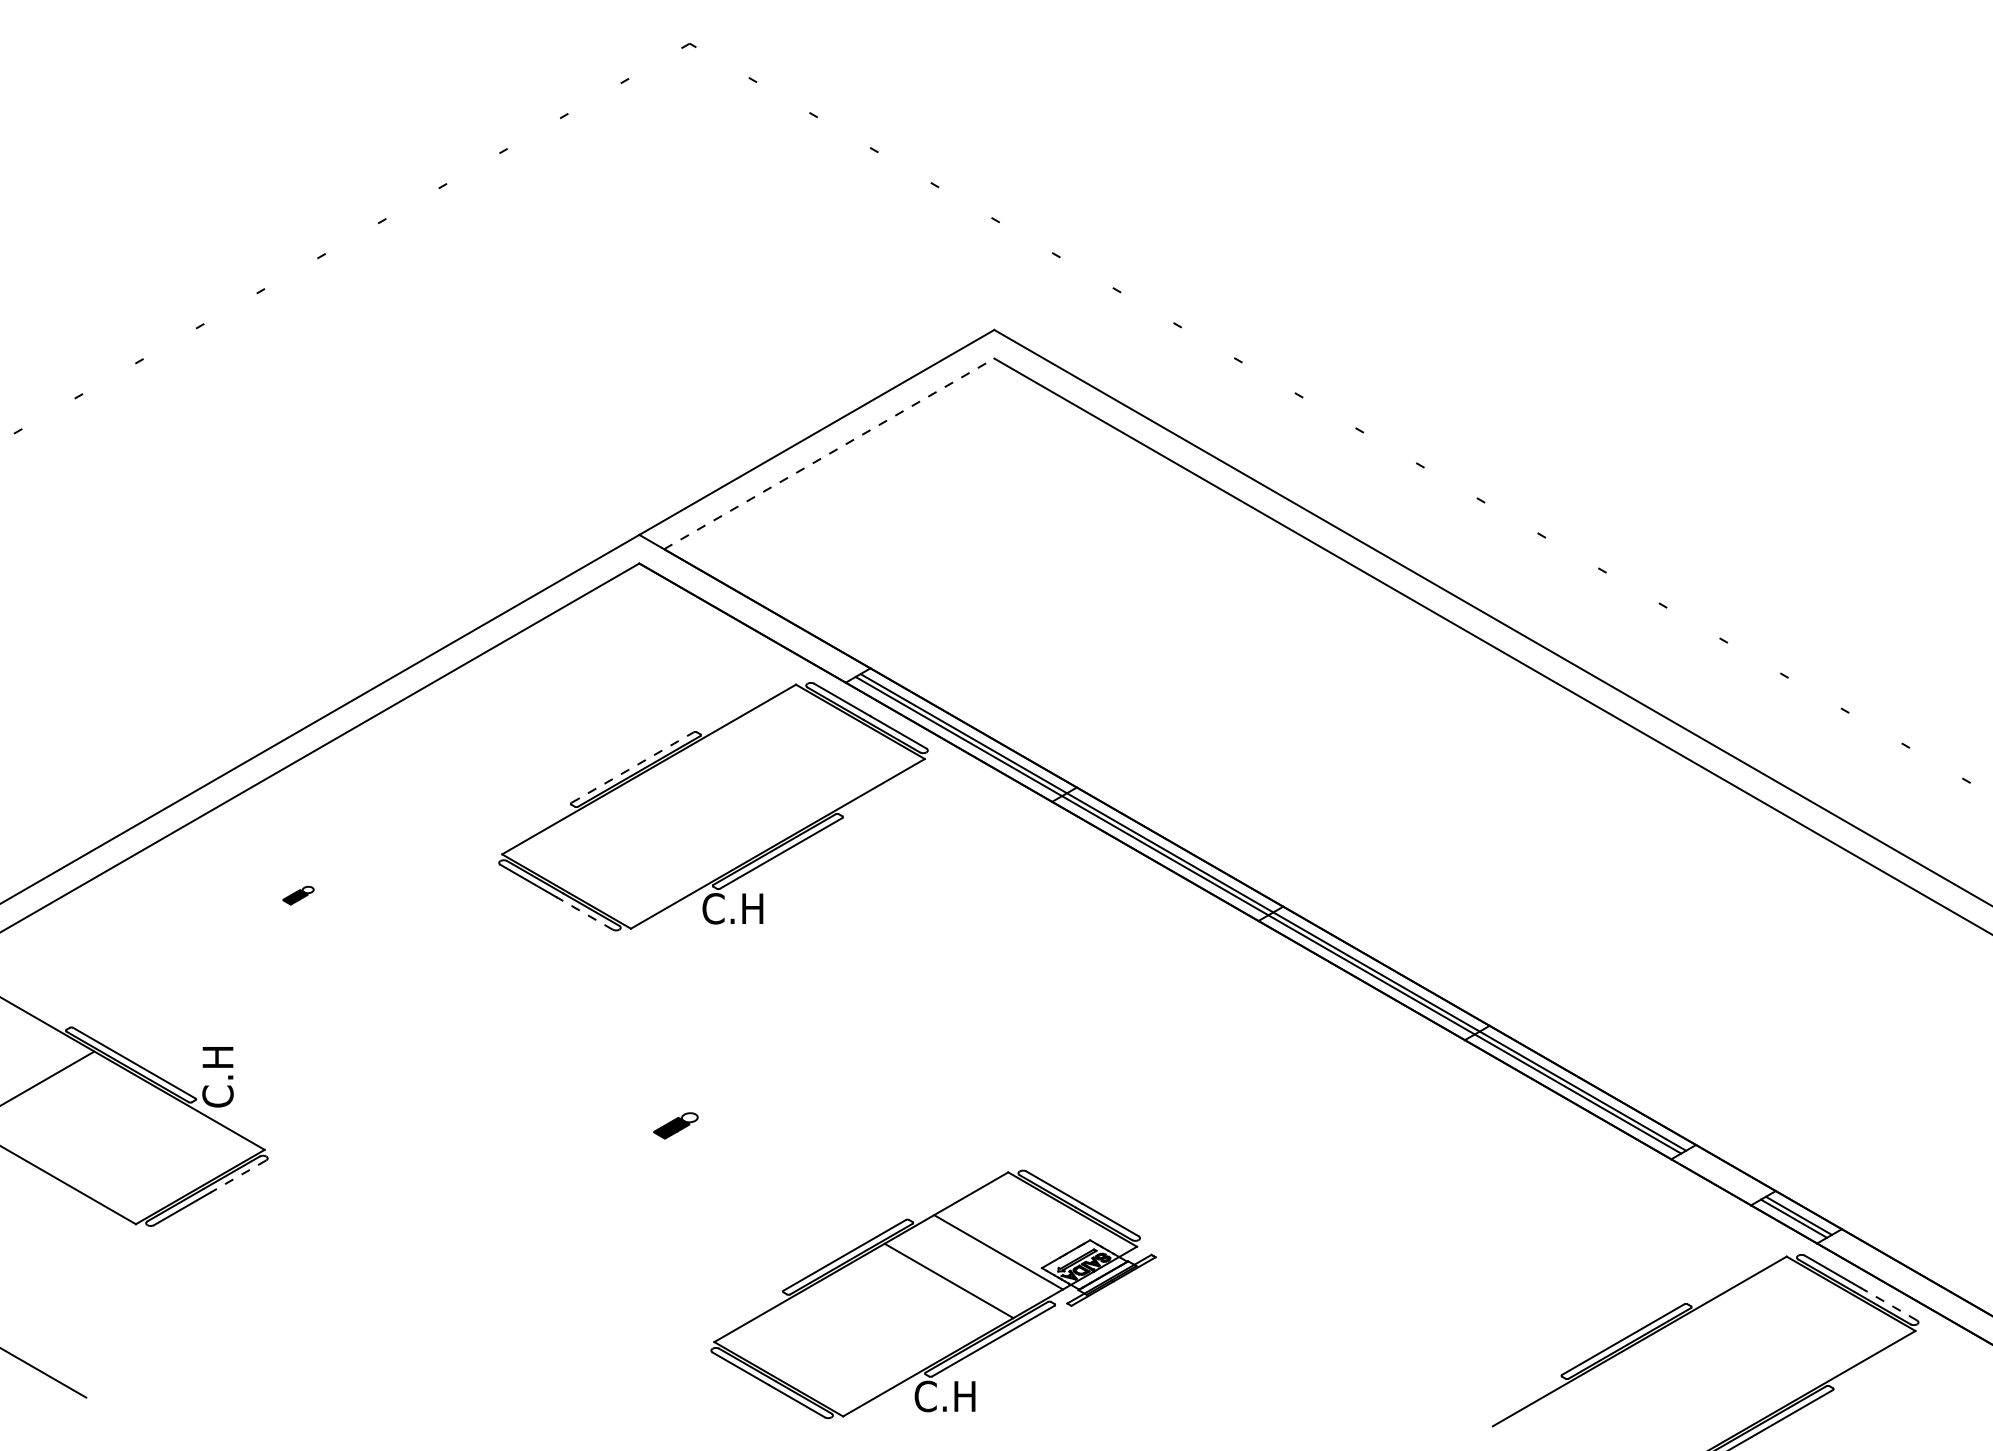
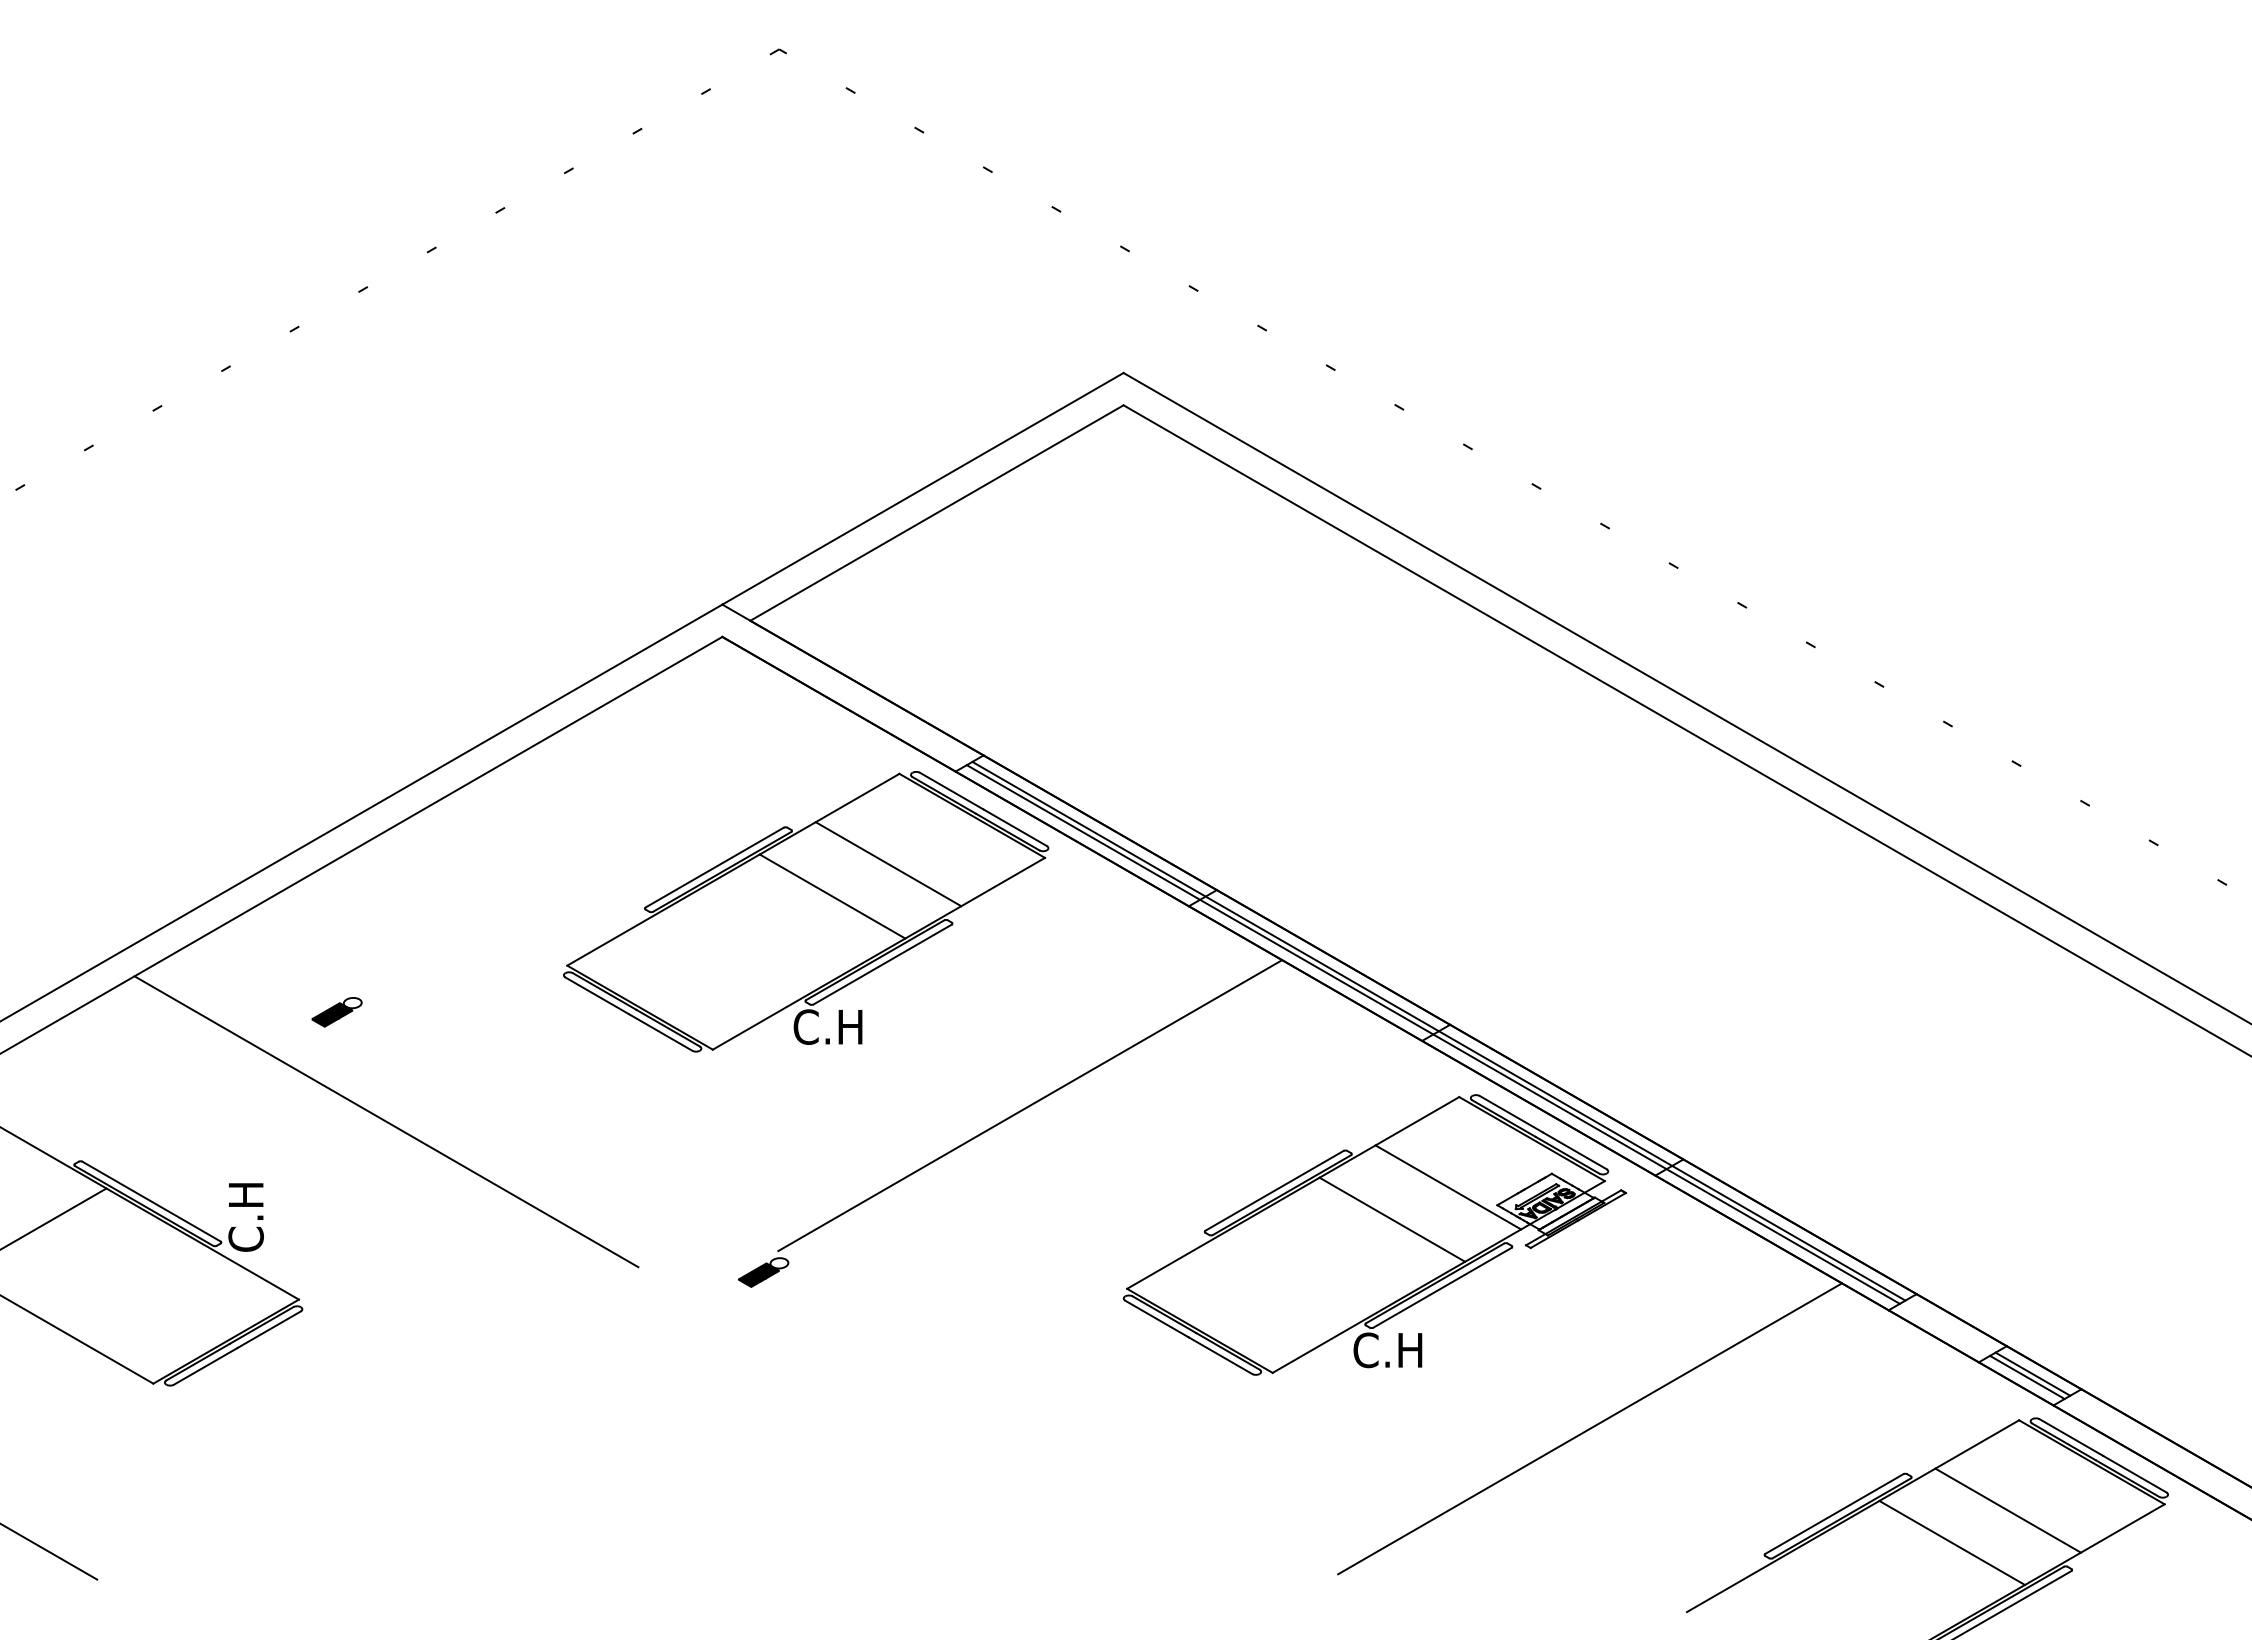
line: (829, 453) -> (937, 512), dashed -> solid
line: (786, 764) -> (888, 864), added
line: (632, 767) -> (714, 867), dashed -> solid
line: (736, 793) -> (832, 896), added
part: (297, 895) -> (336, 1012), size x1.43
line: (584, 913) -> (660, 1032), dashed -> solid
line: (912, 978) -> (1030, 1105), added
line: (342, 992) -> (386, 1121), added
line: (238, 1176) -> (269, 1329), dashed -> solid
line: (1407, 1263) -> (1590, 1428), added
part: (933, 1293) -> (1374, 1234), moved
line: (1888, 1304) -> (2134, 1474), dashed -> solid
line: (1776, 1336) -> (2007, 1510), added
line: (1726, 1364) -> (1951, 1542), added

